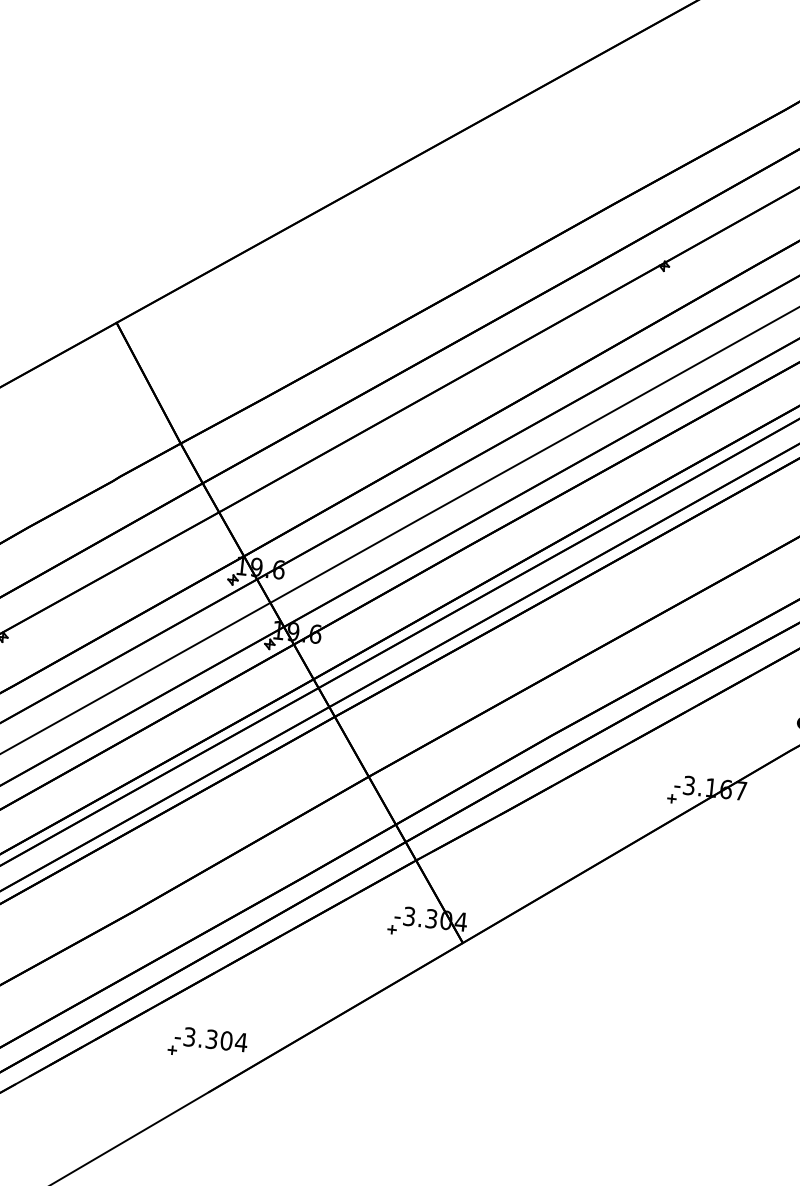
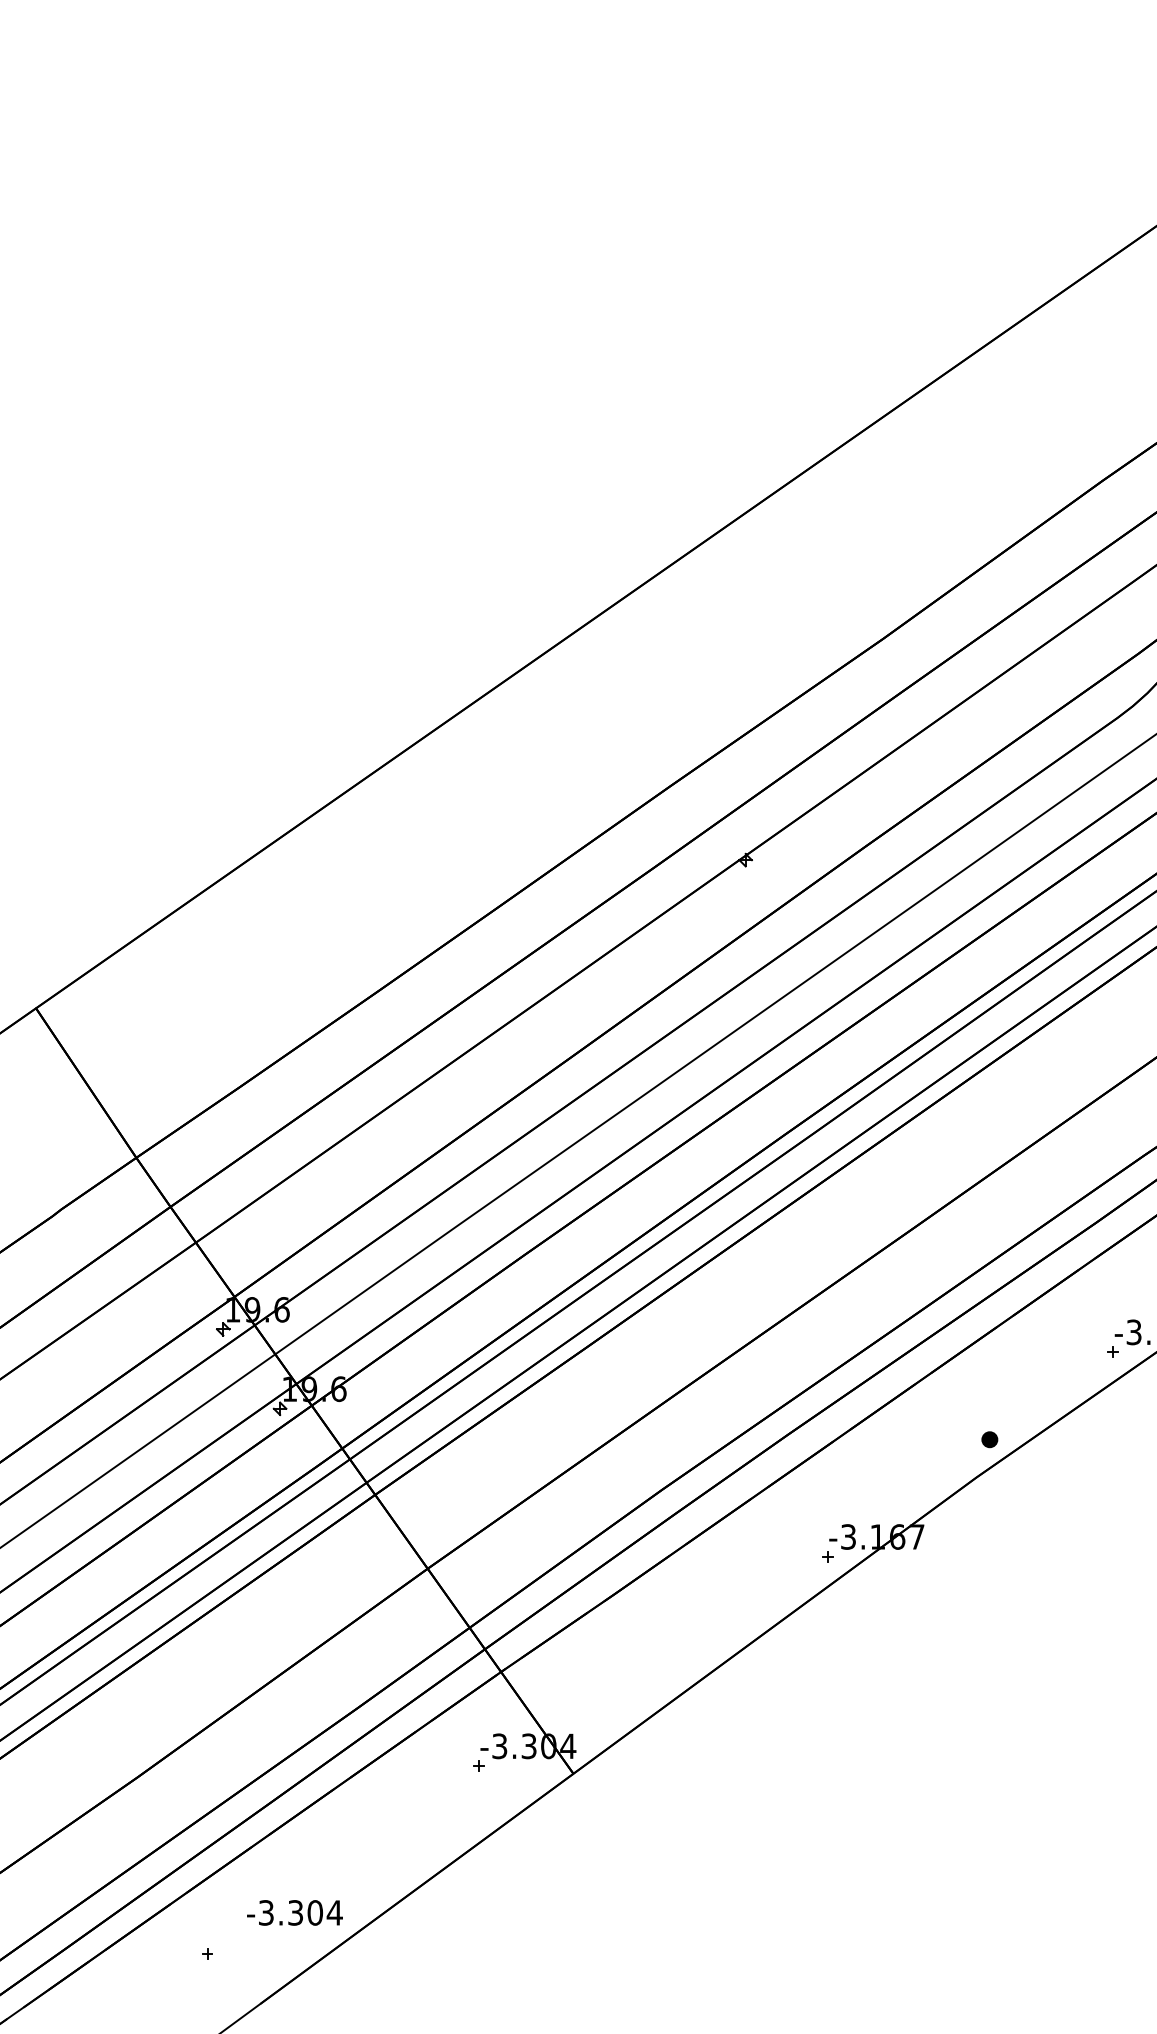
text: (210, 1038) -> (294, 1912), moved

